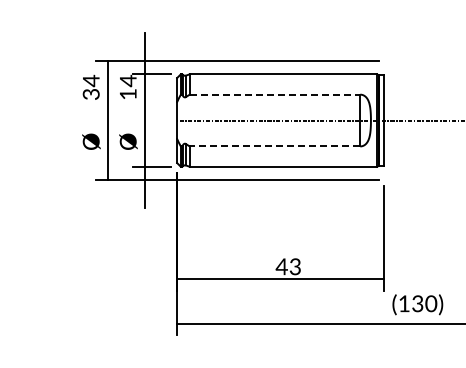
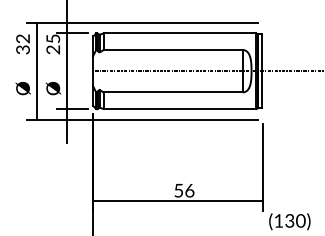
text: (90, 80) -> (22, 38), 34 -> 32
text: (127, 86) -> (52, 43), 14 -> 25
line: (275, 94) -> (173, 49), dashed -> solid
line: (274, 146) -> (172, 92), dashed -> solid
text: (288, 266) -> (184, 190), 43 -> 56

